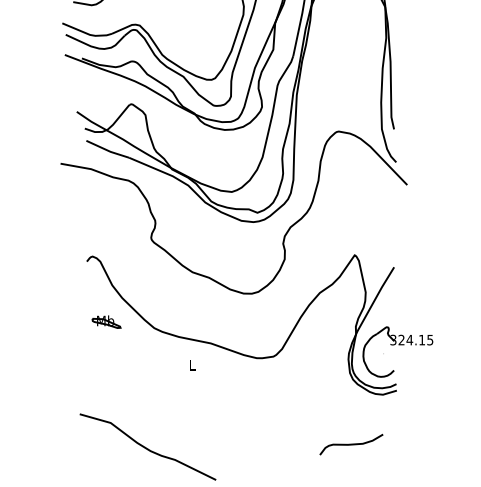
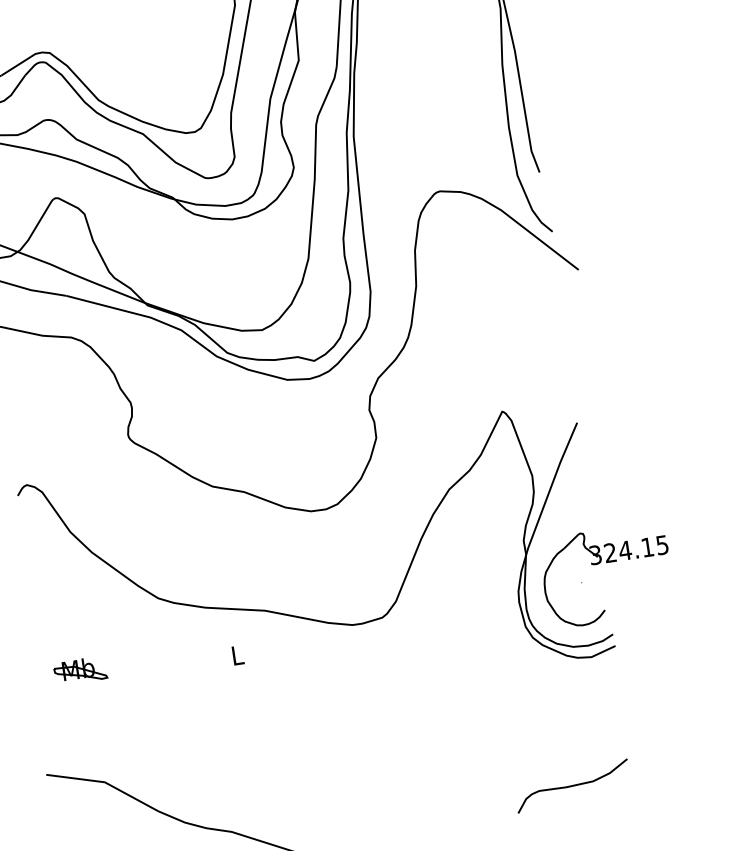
part: (106, 321) -> (80, 670), moved
curve: (351, 444) -> (572, 785), moved

